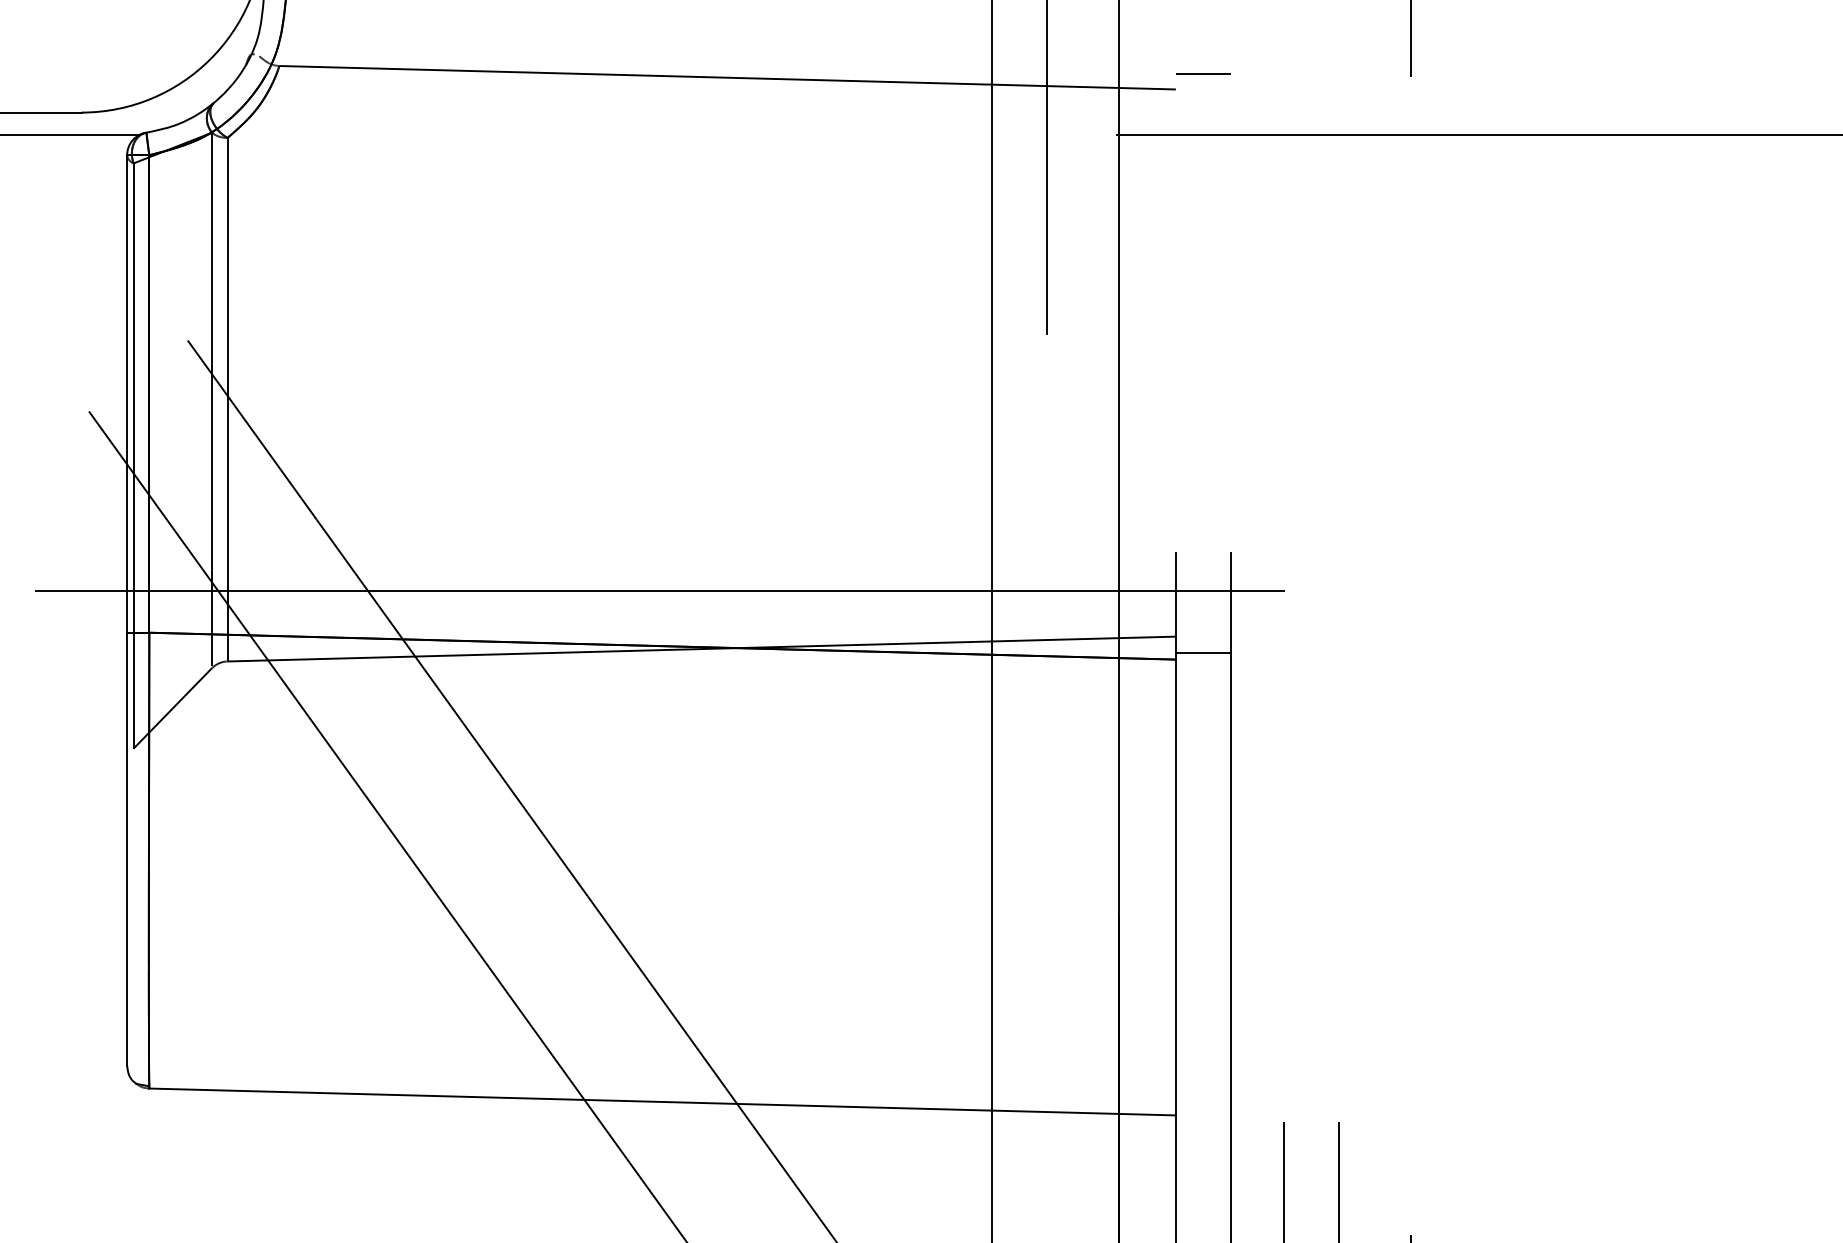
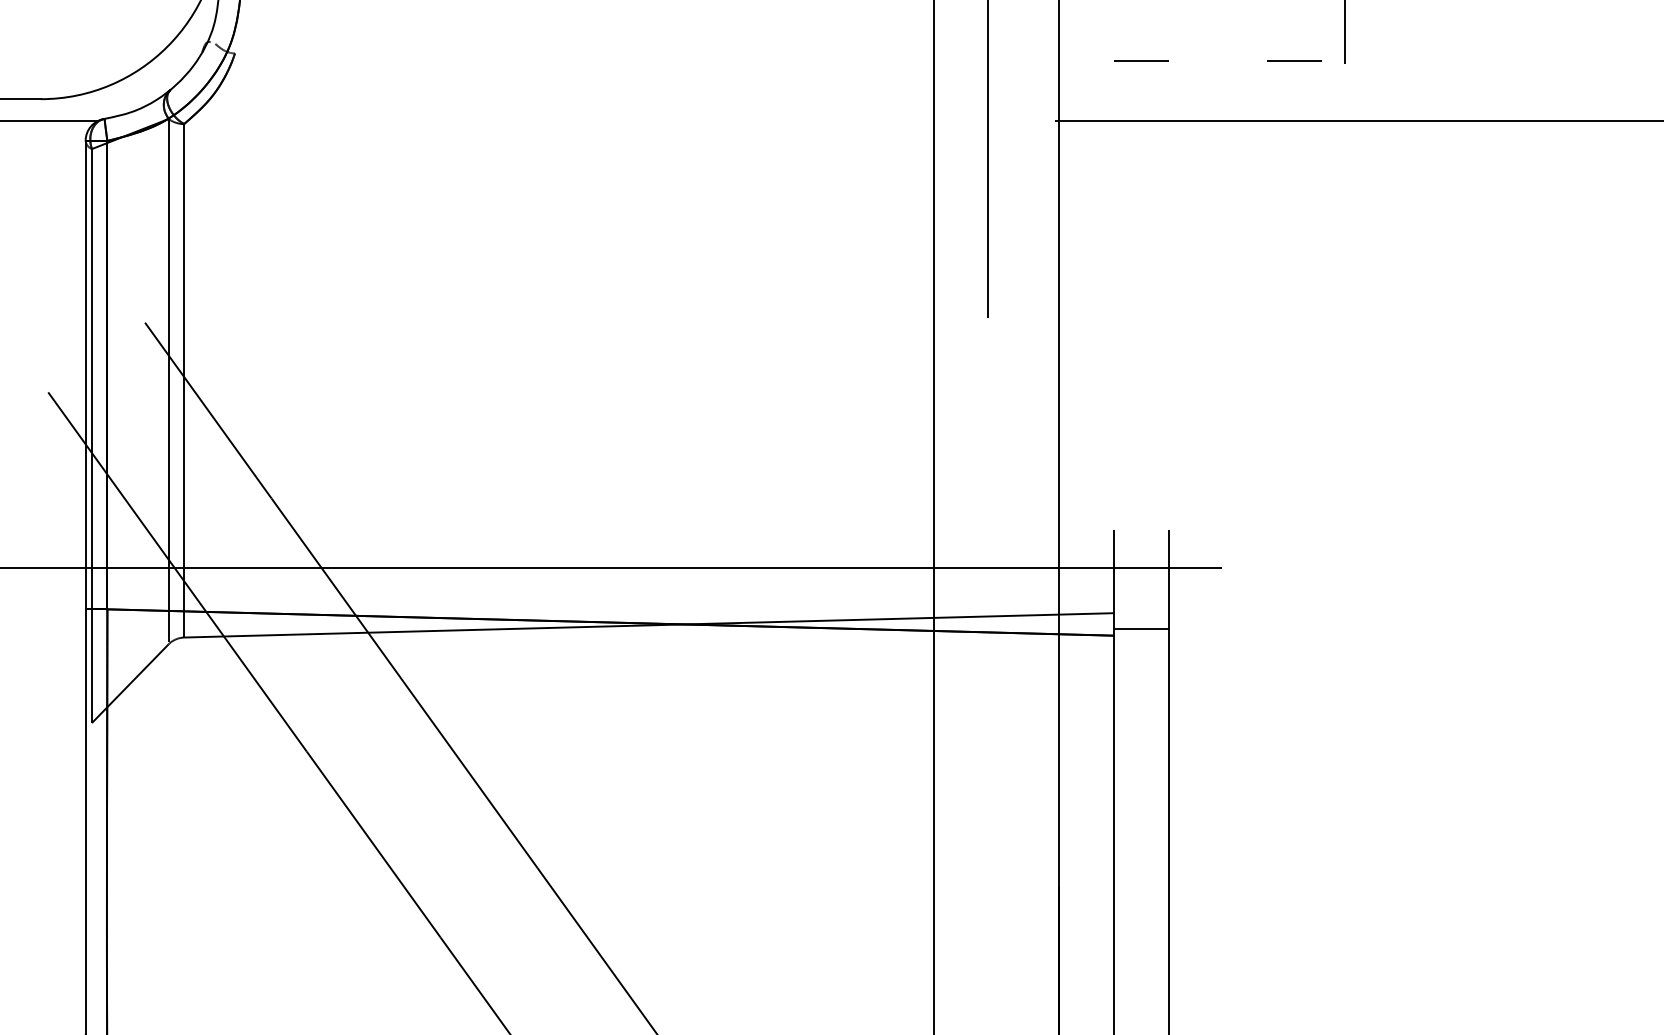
line: (1359, 73) -> (1294, 60), added
line: (727, 77) -> (674, 64), removed

